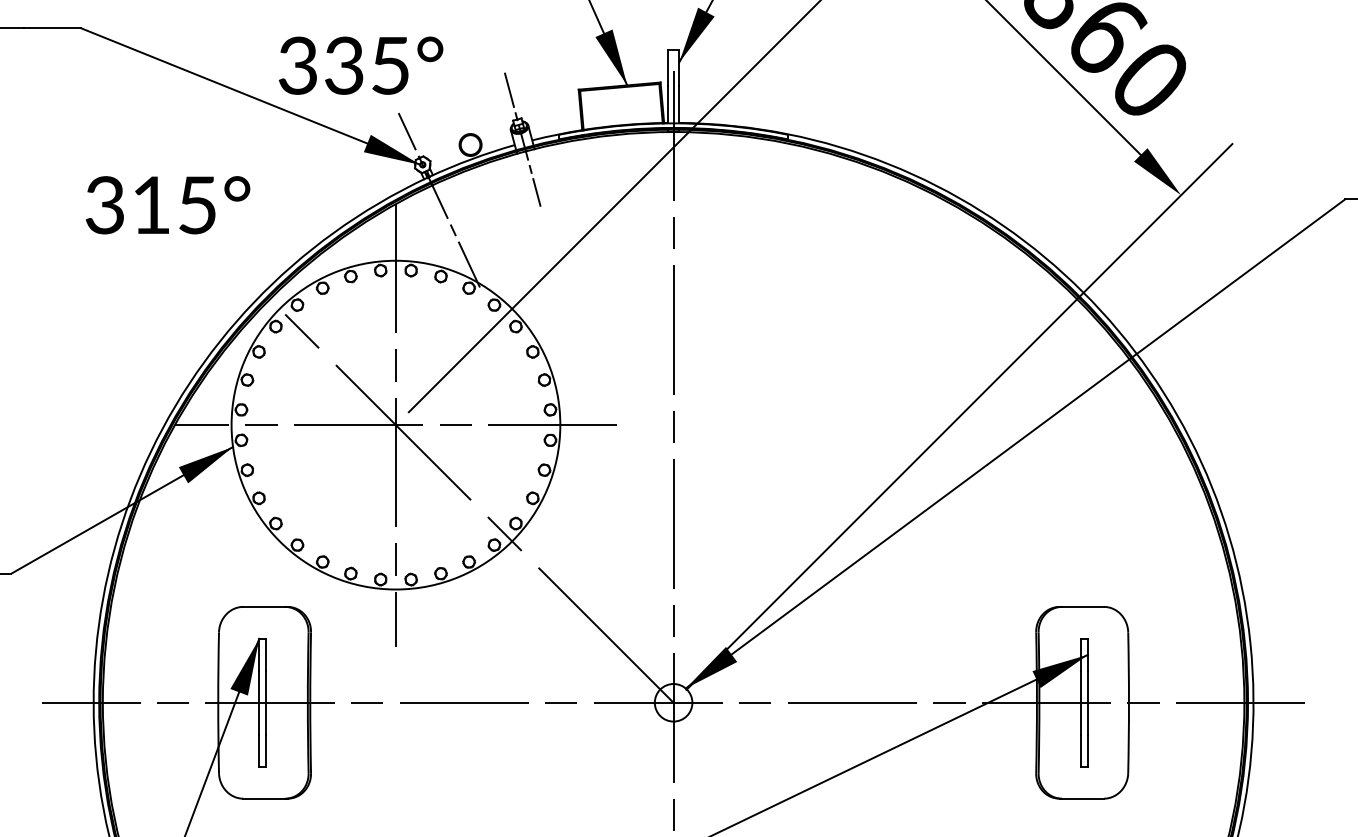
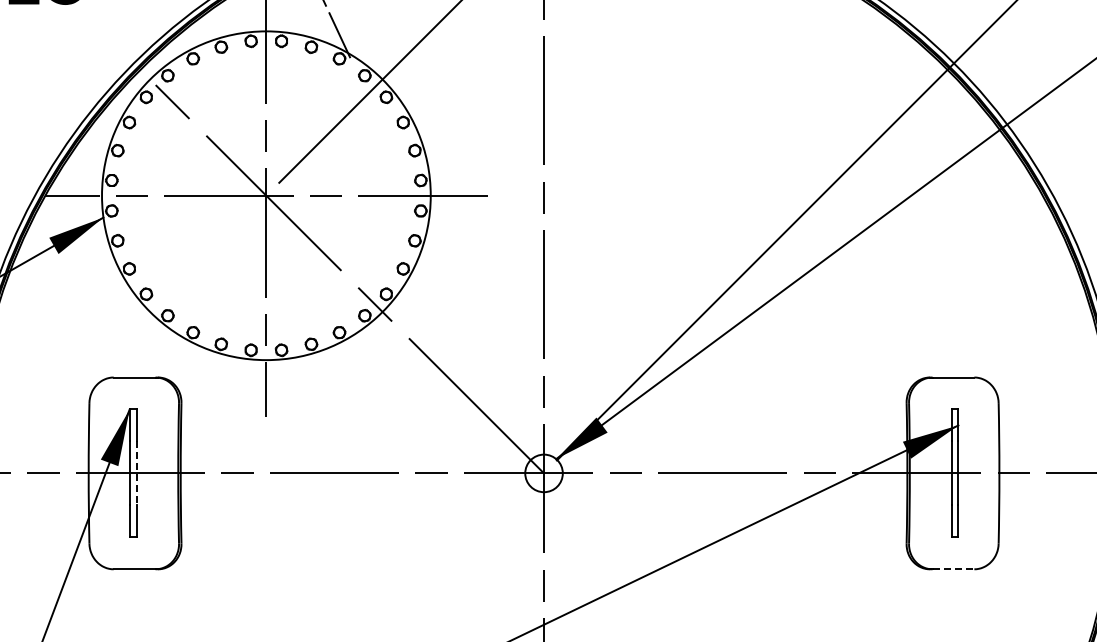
line: (266, 702) -> (136, 473), solid -> dashed
line: (1083, 798) -> (953, 569), solid -> dashed

